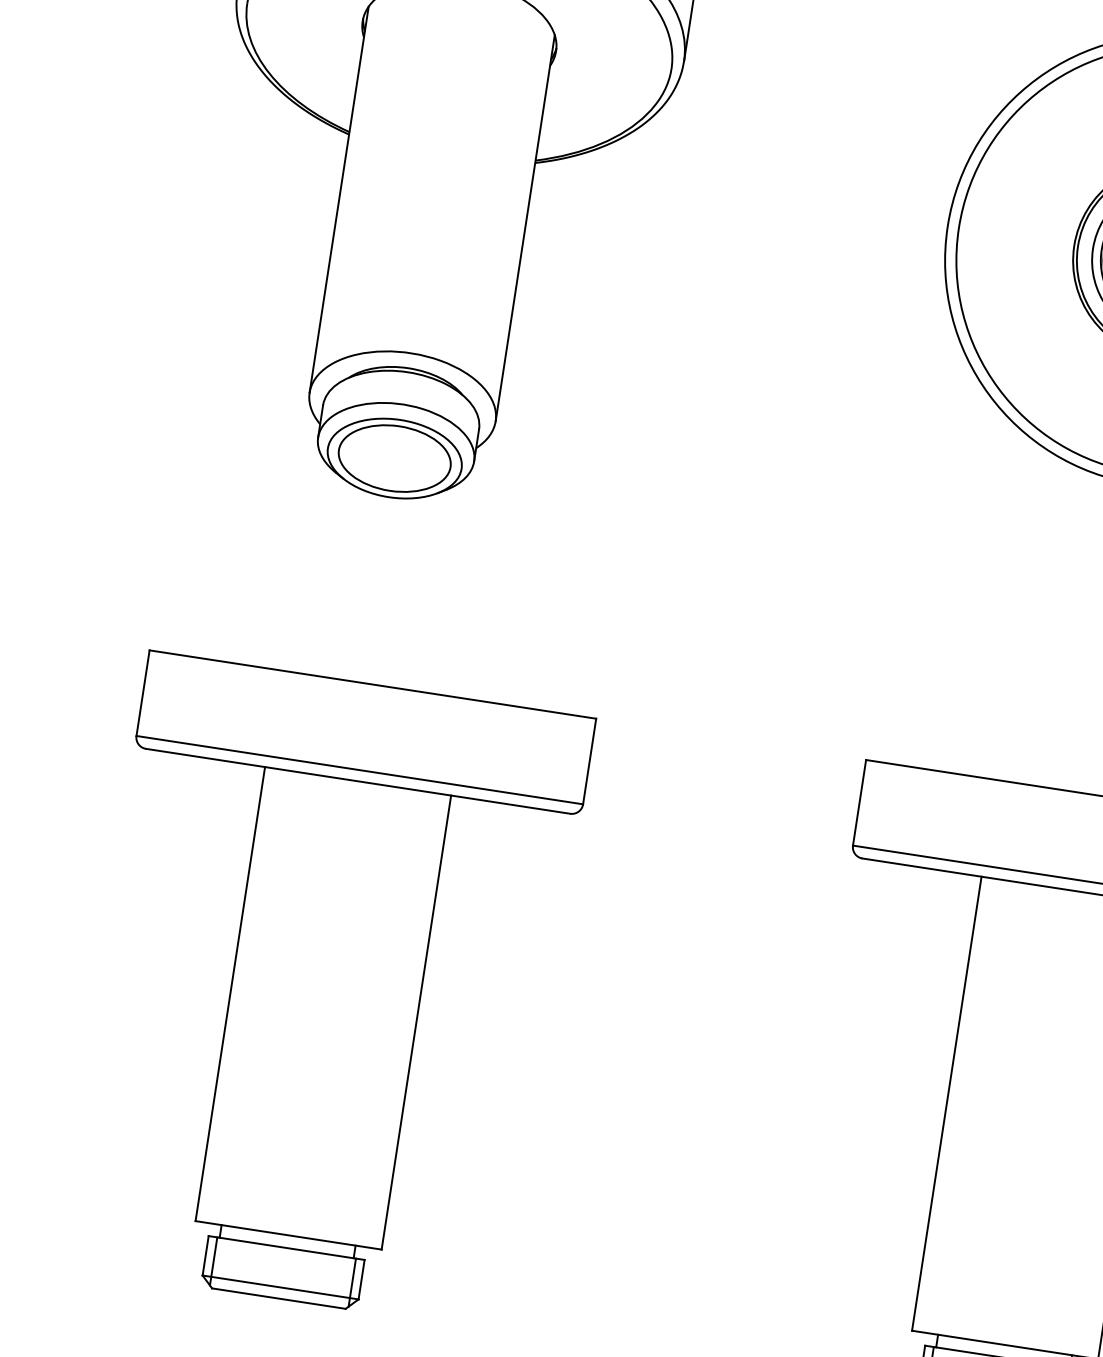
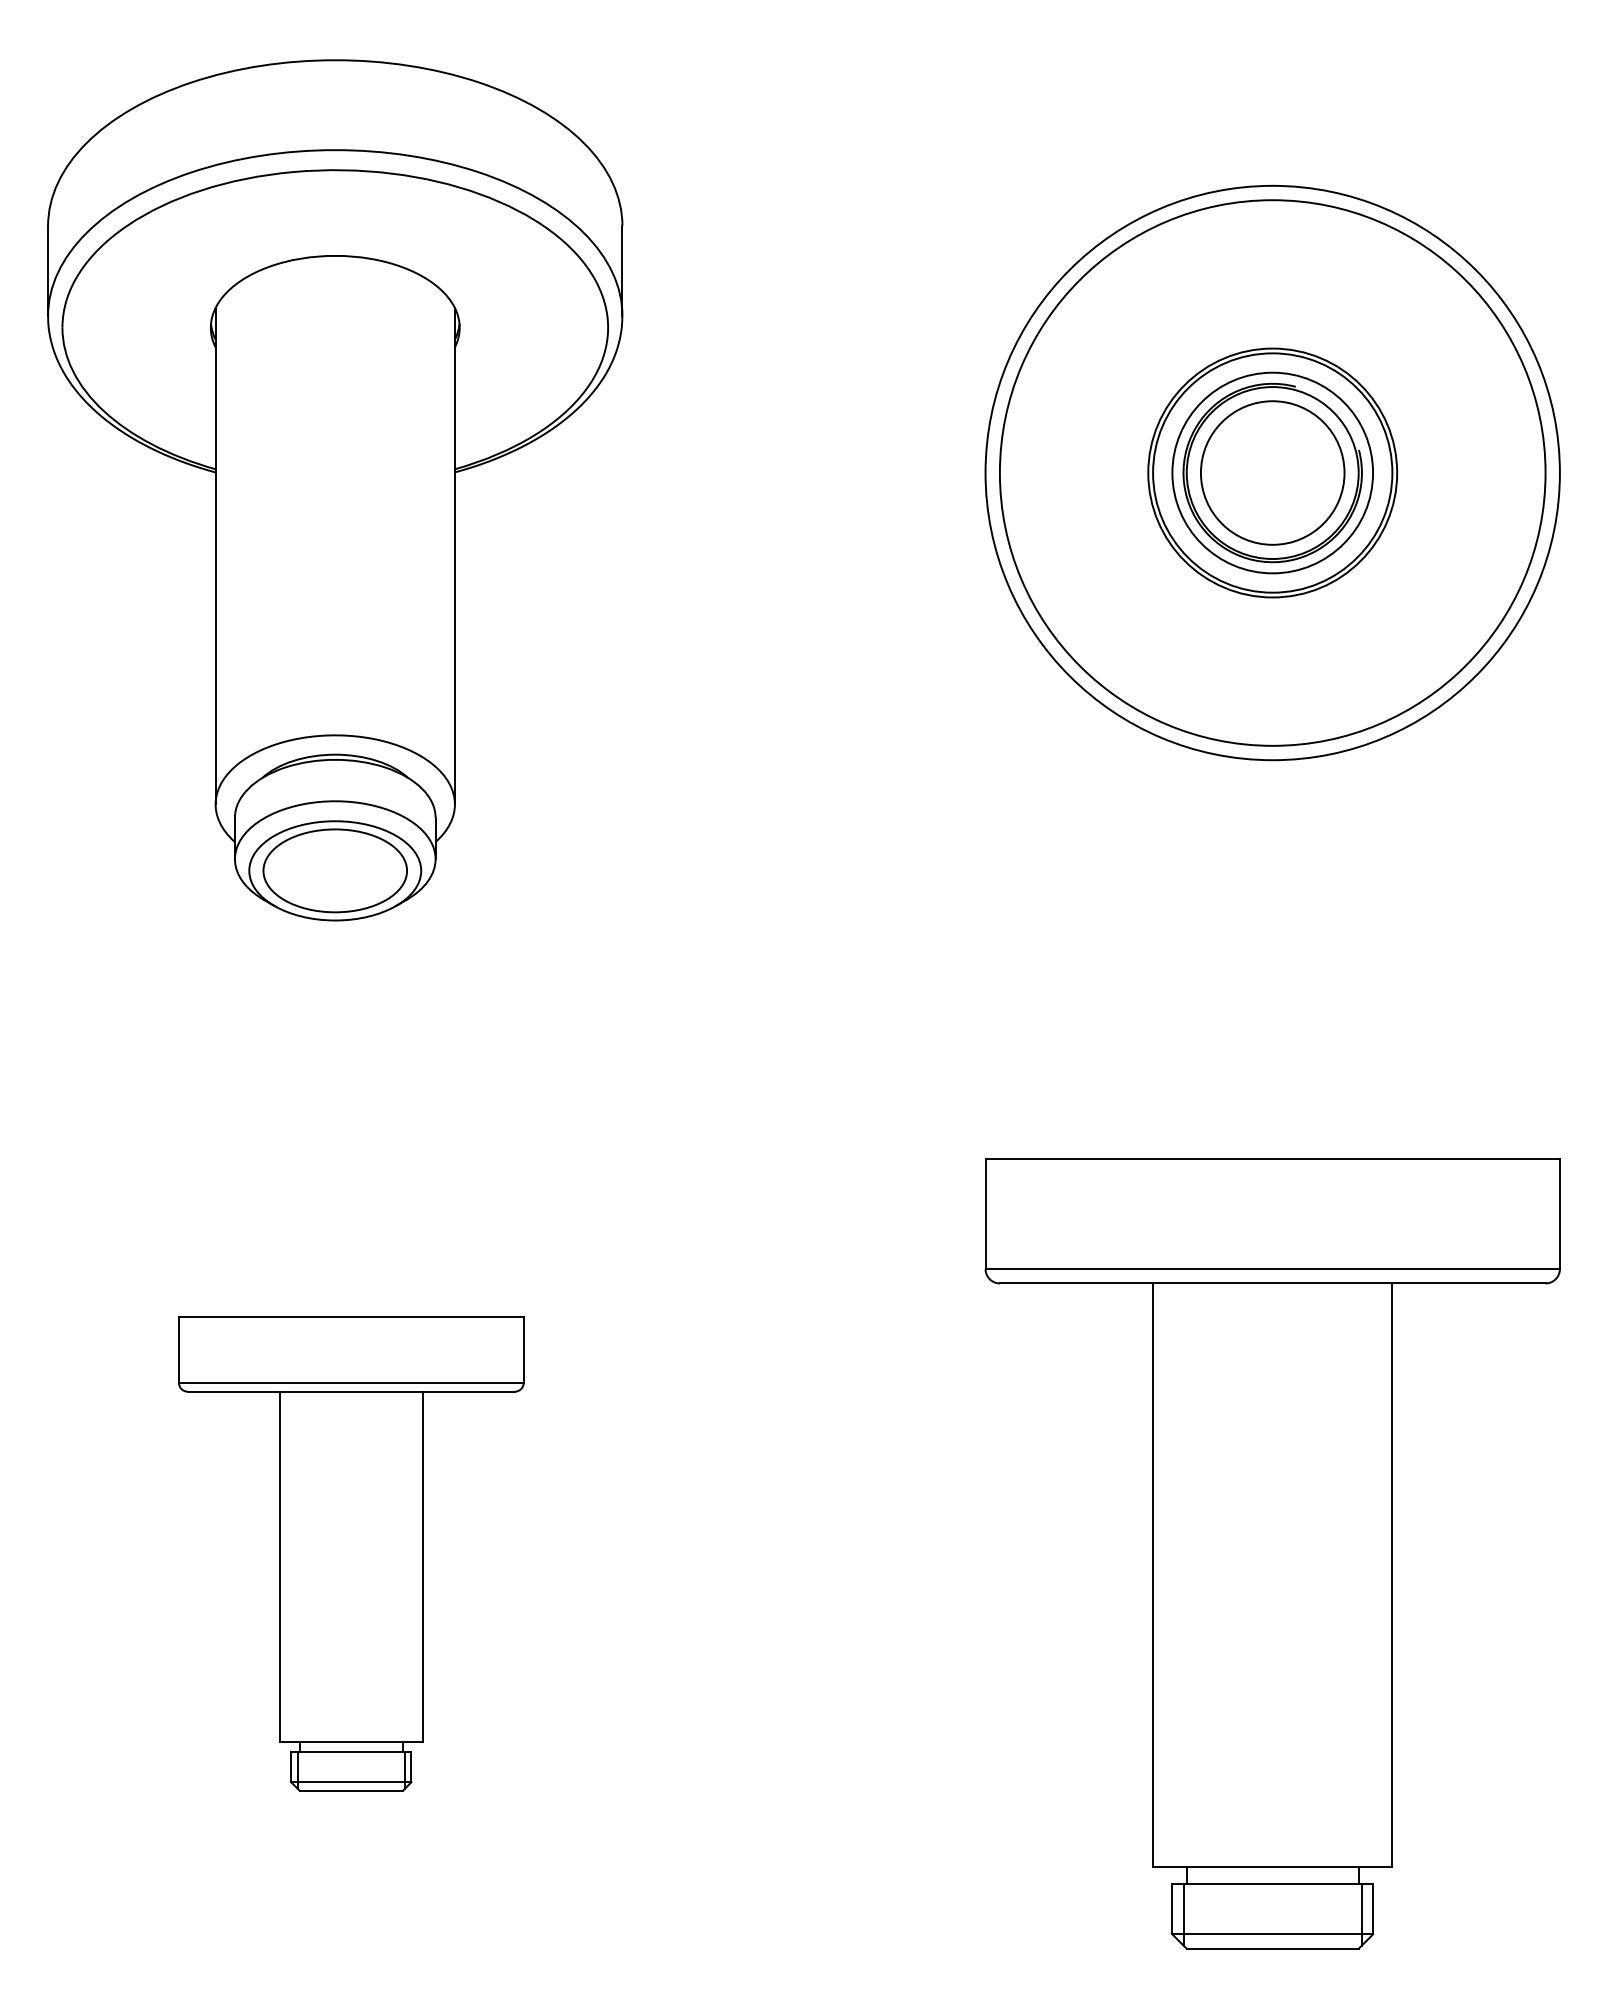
part: (326, 991) -> (351, 1553), size x0.6

